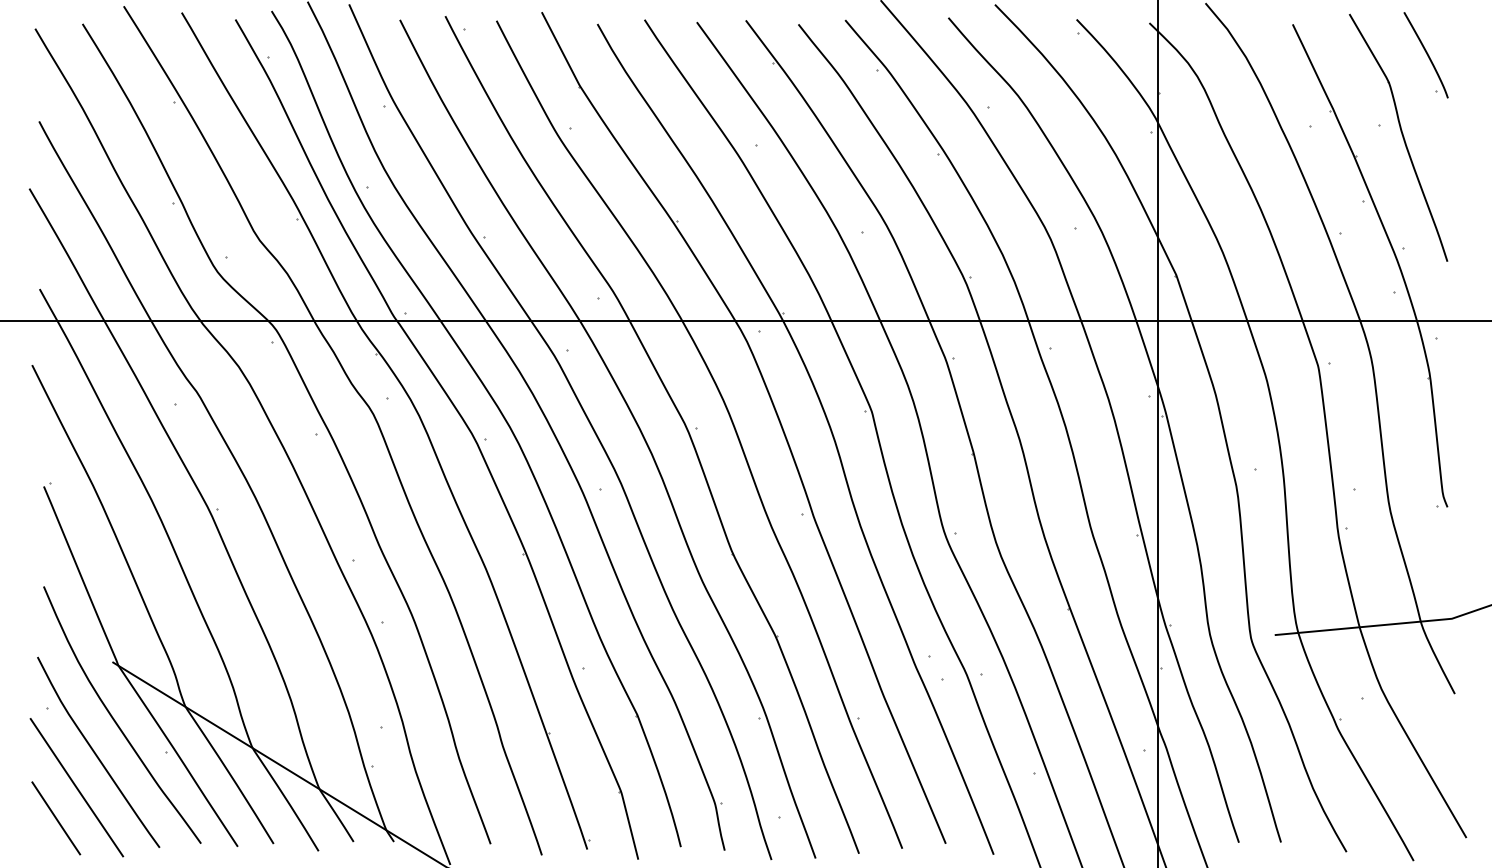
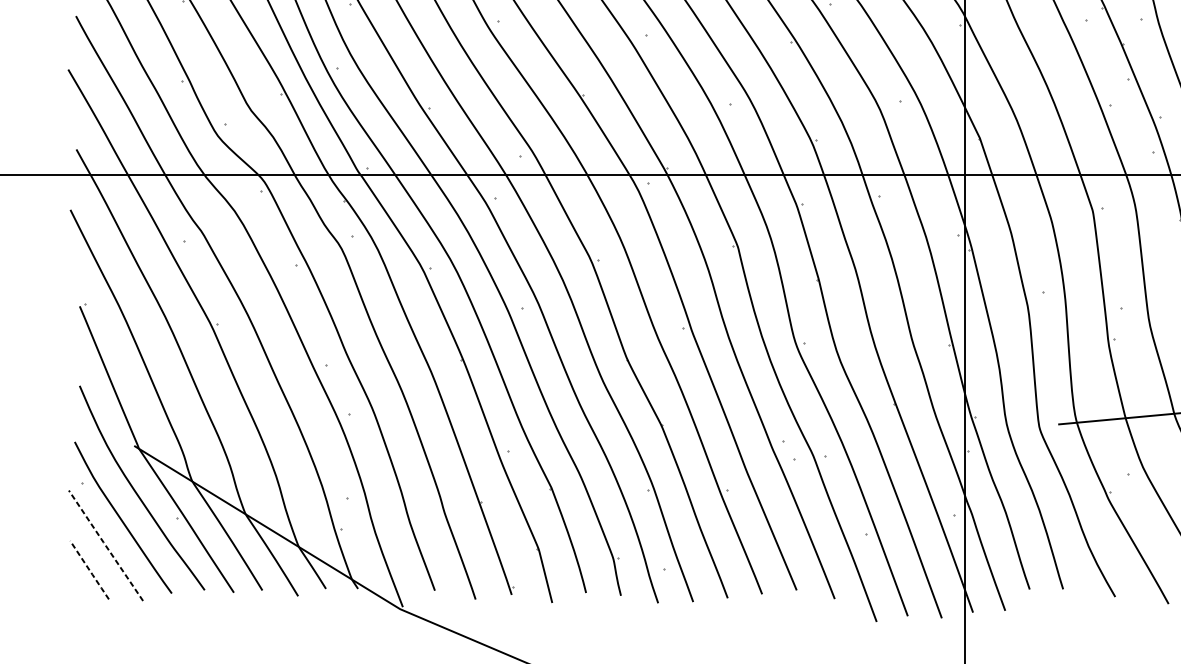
line: (76, 786) -> (105, 544), solid -> dashed
line: (56, 819) -> (89, 571), solid -> dashed

